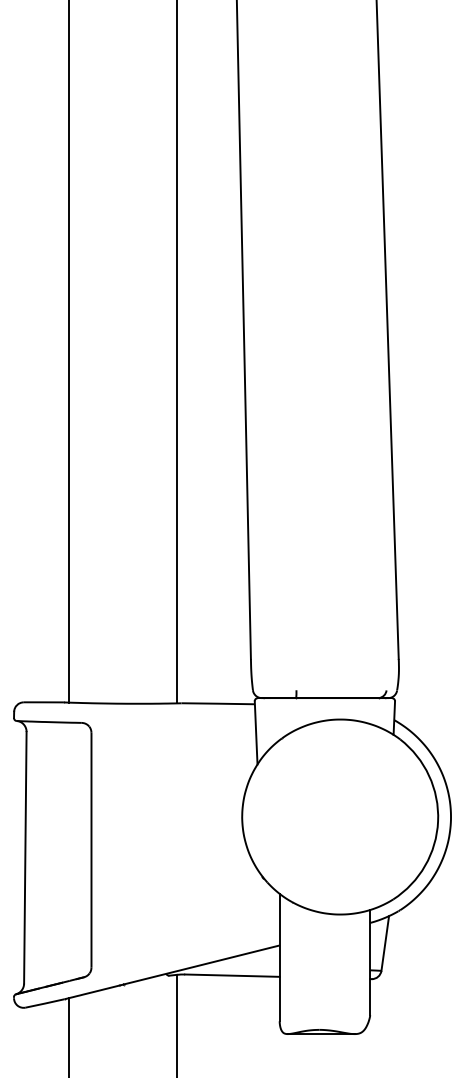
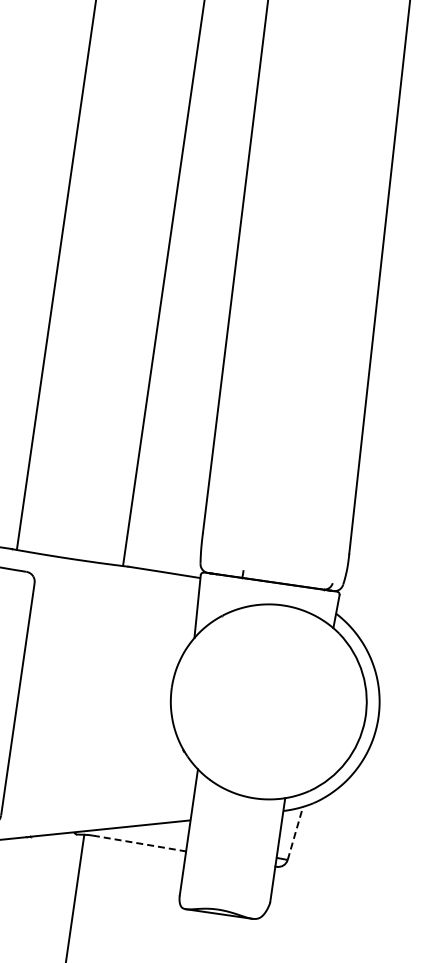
line: (385, 943) -> (295, 833), solid -> dashed
line: (232, 975) -> (139, 843), solid -> dashed

